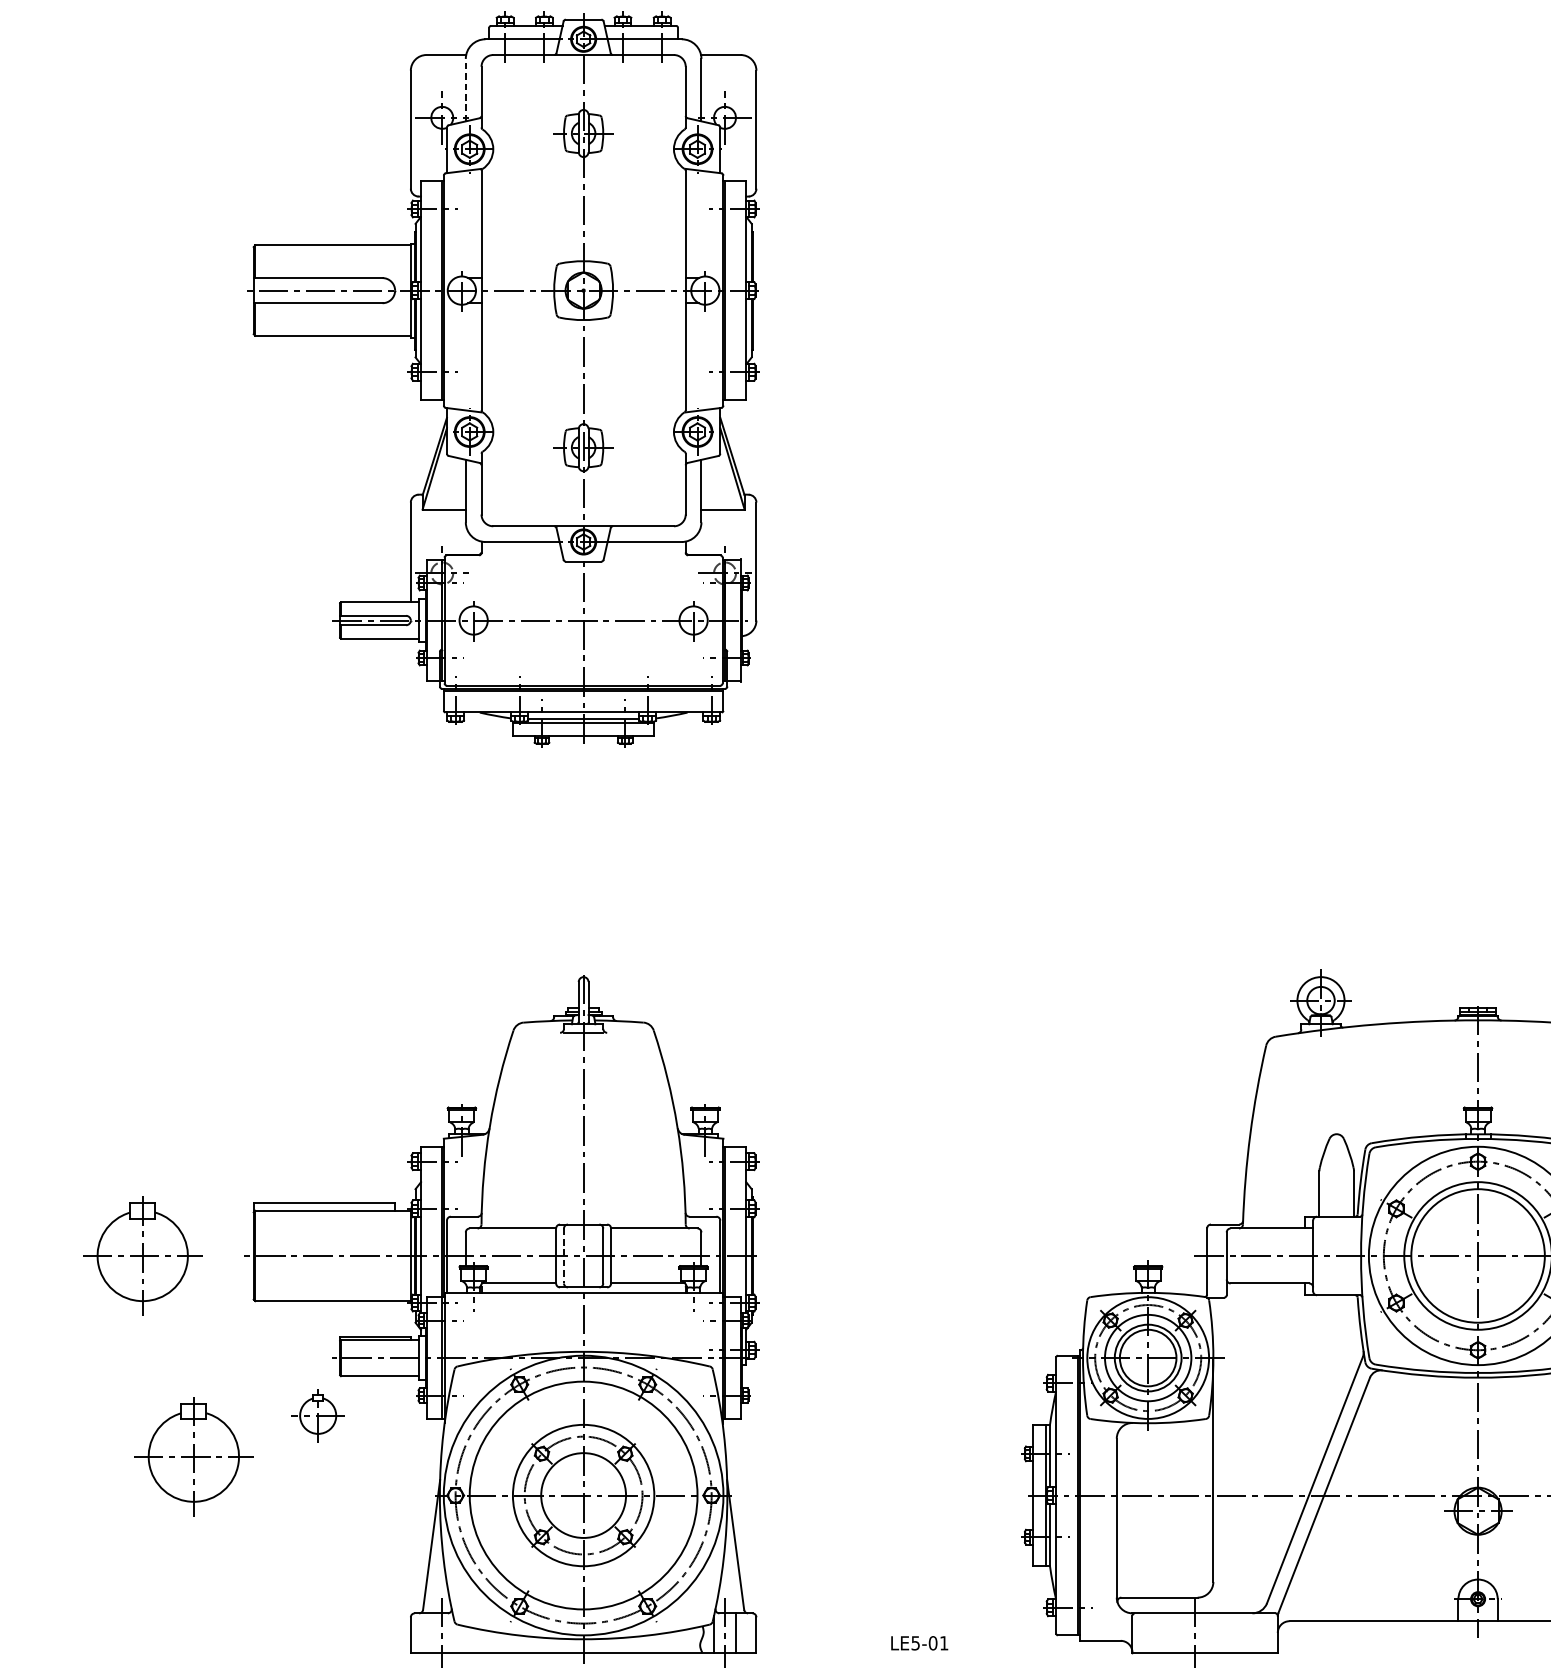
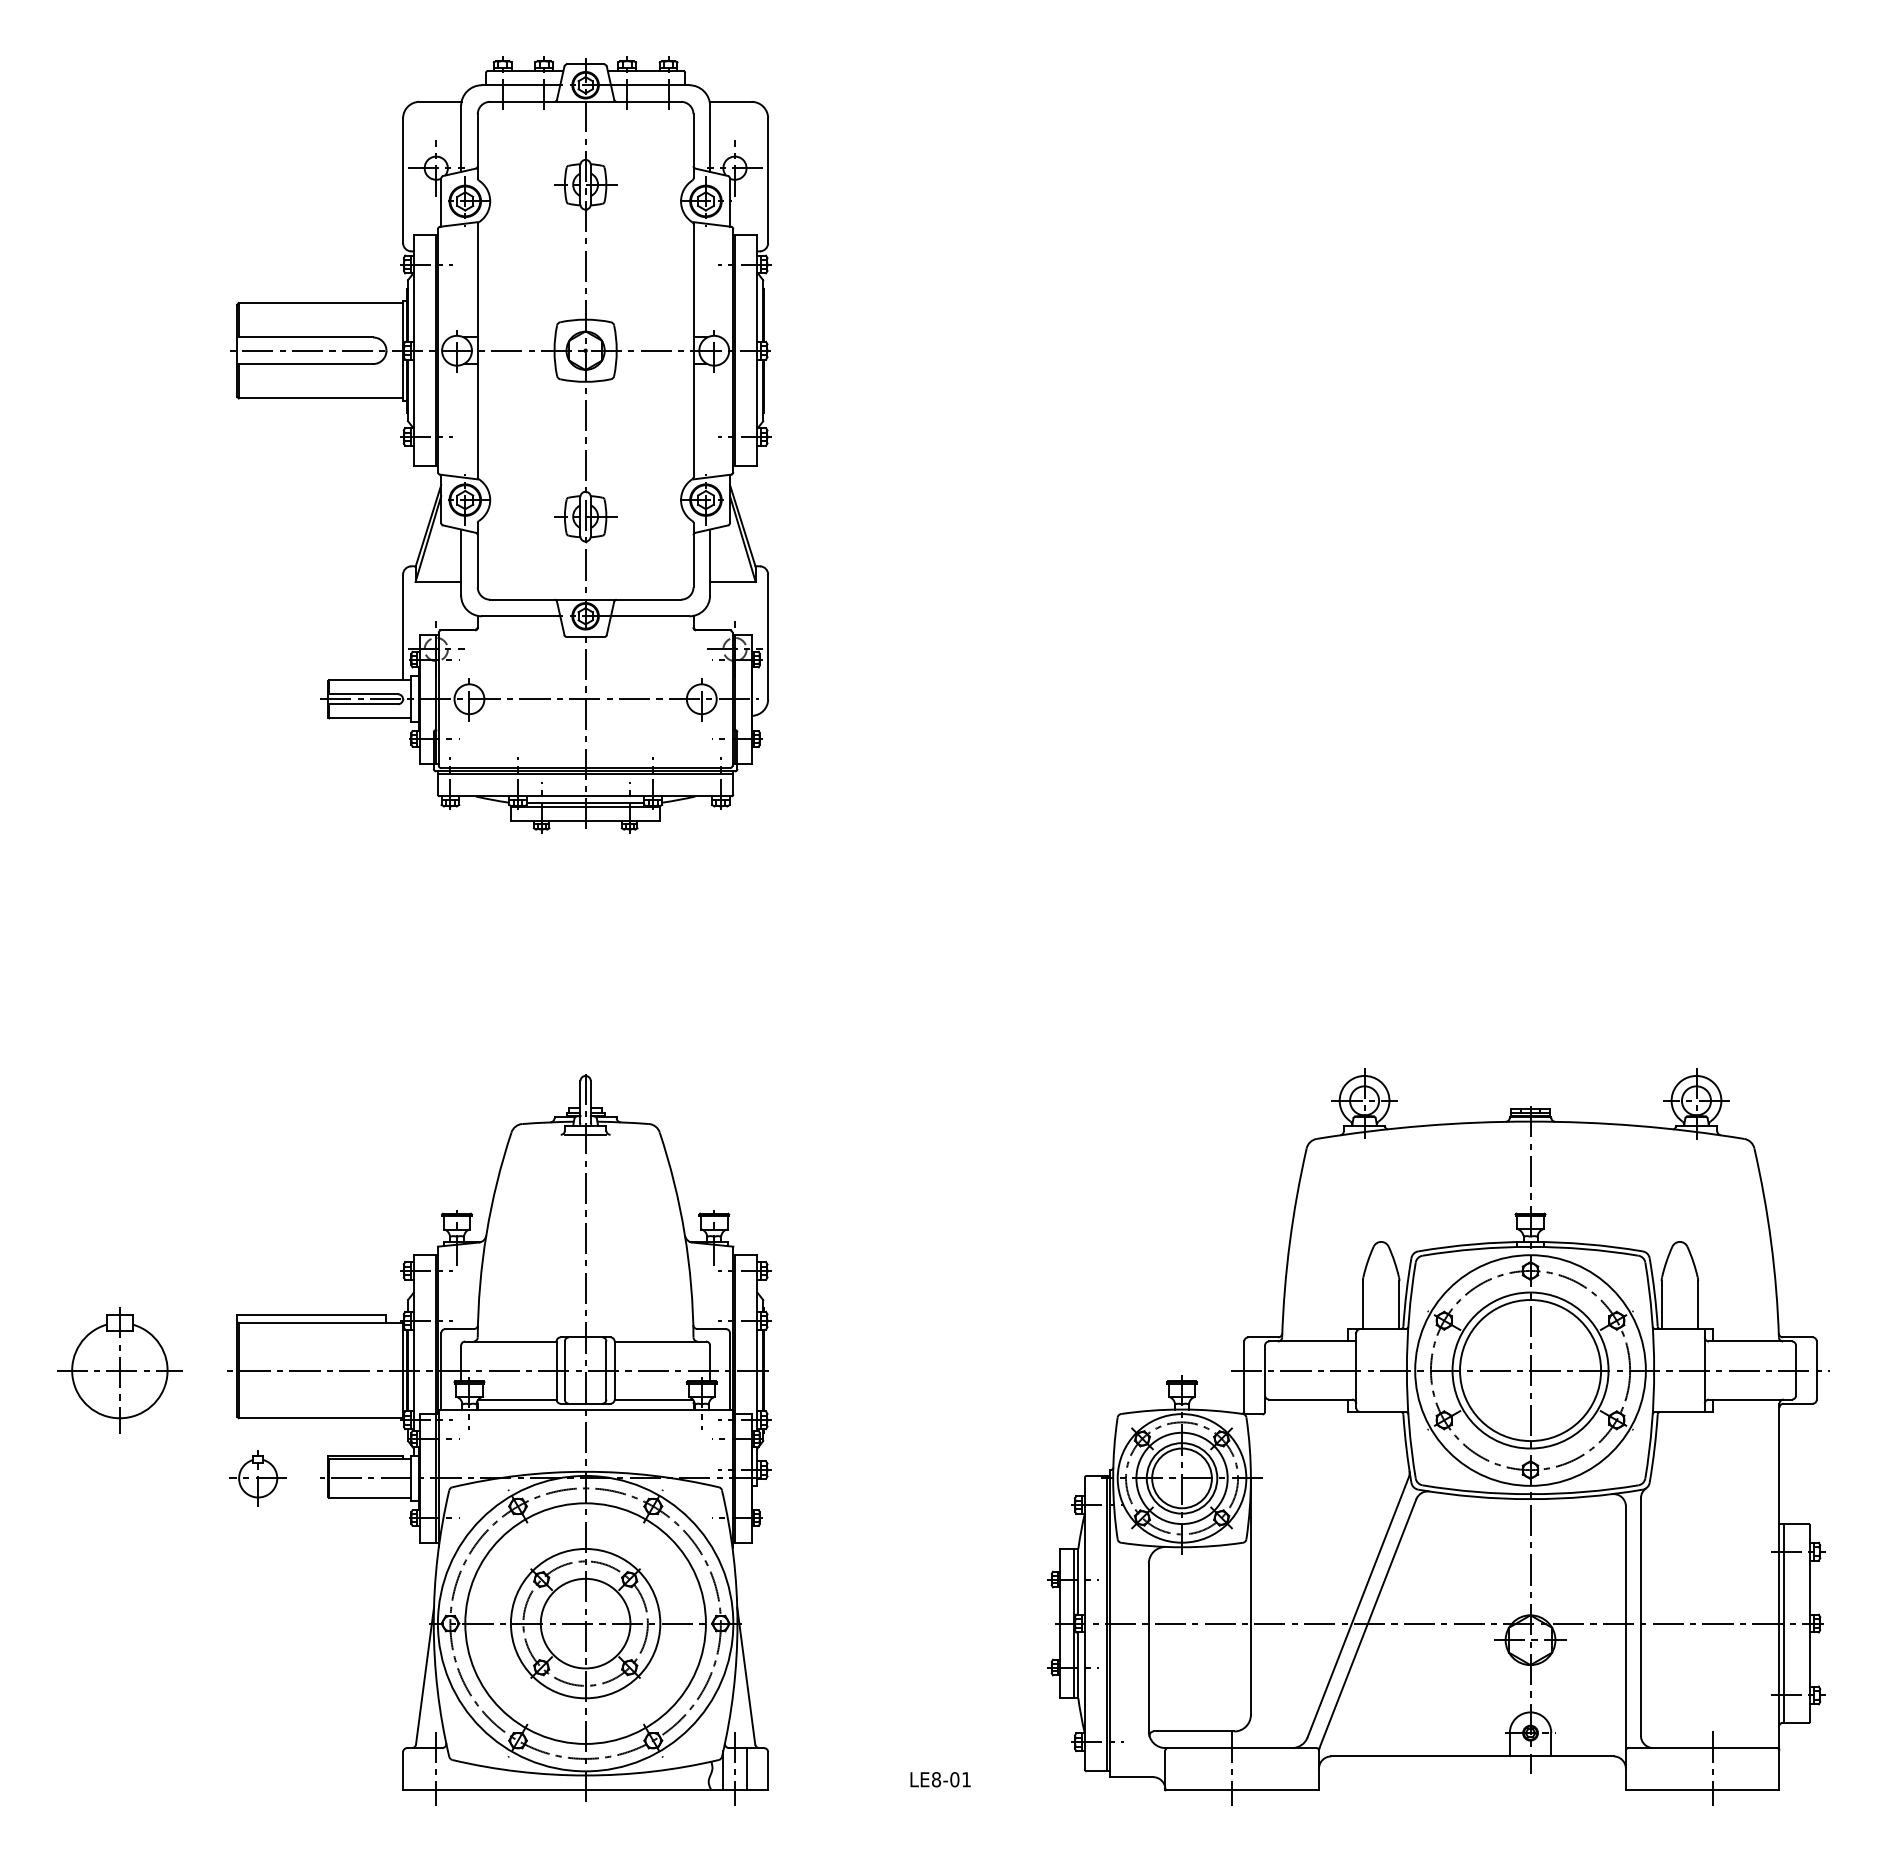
line: (466, 89) -> (461, 138), dashed -> solid
line: (563, 1256) -> (564, 1371), dashed -> solid
part: (317, 1415) -> (257, 1478), moved
part: (193, 1456) -> (173, 1582), removed
text: (915, 1643) -> (936, 1779), LE5-01 -> LE8-01

